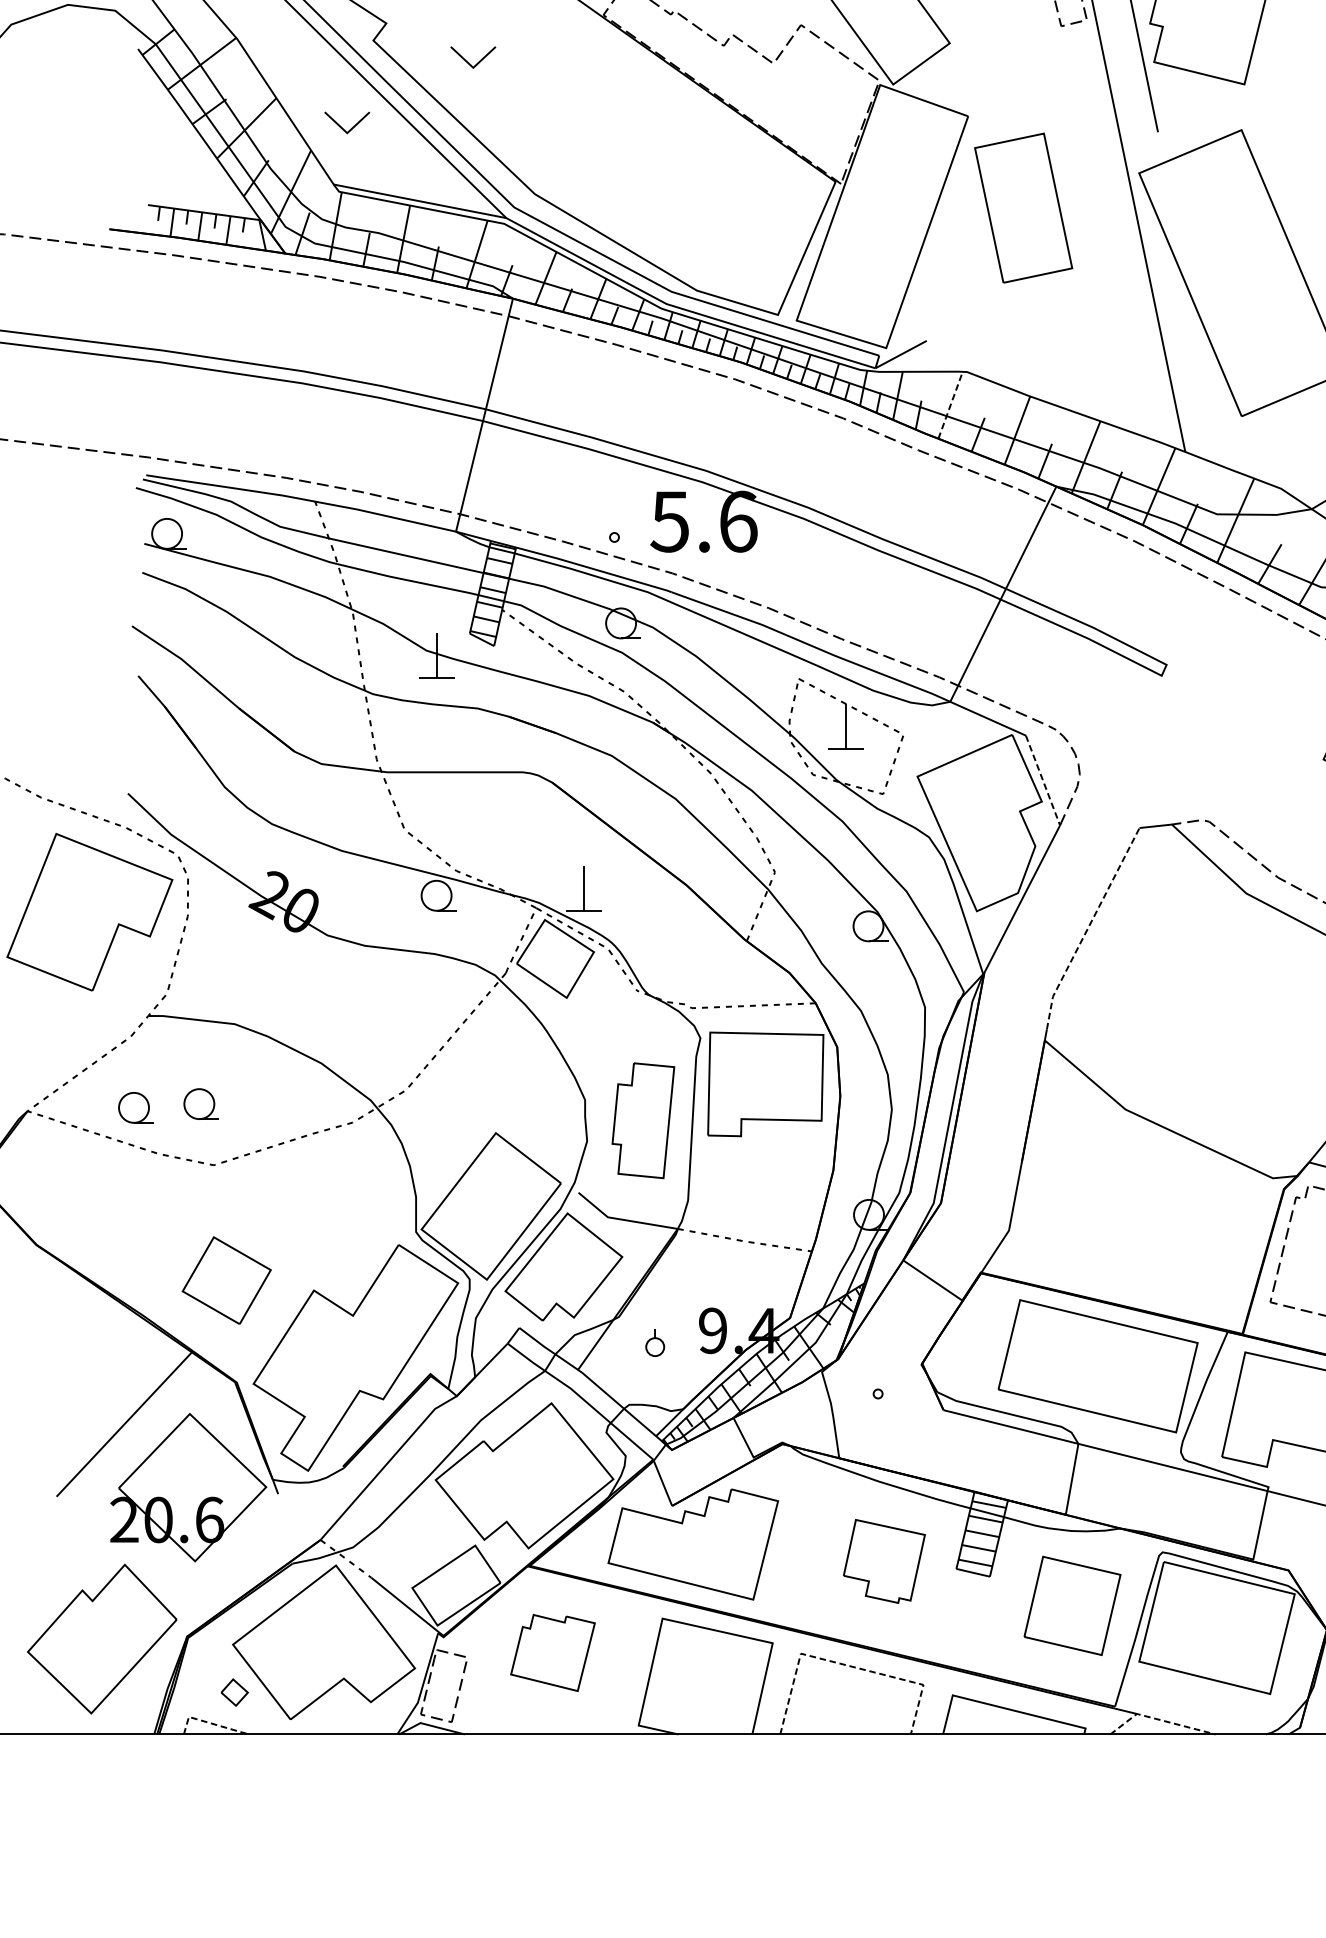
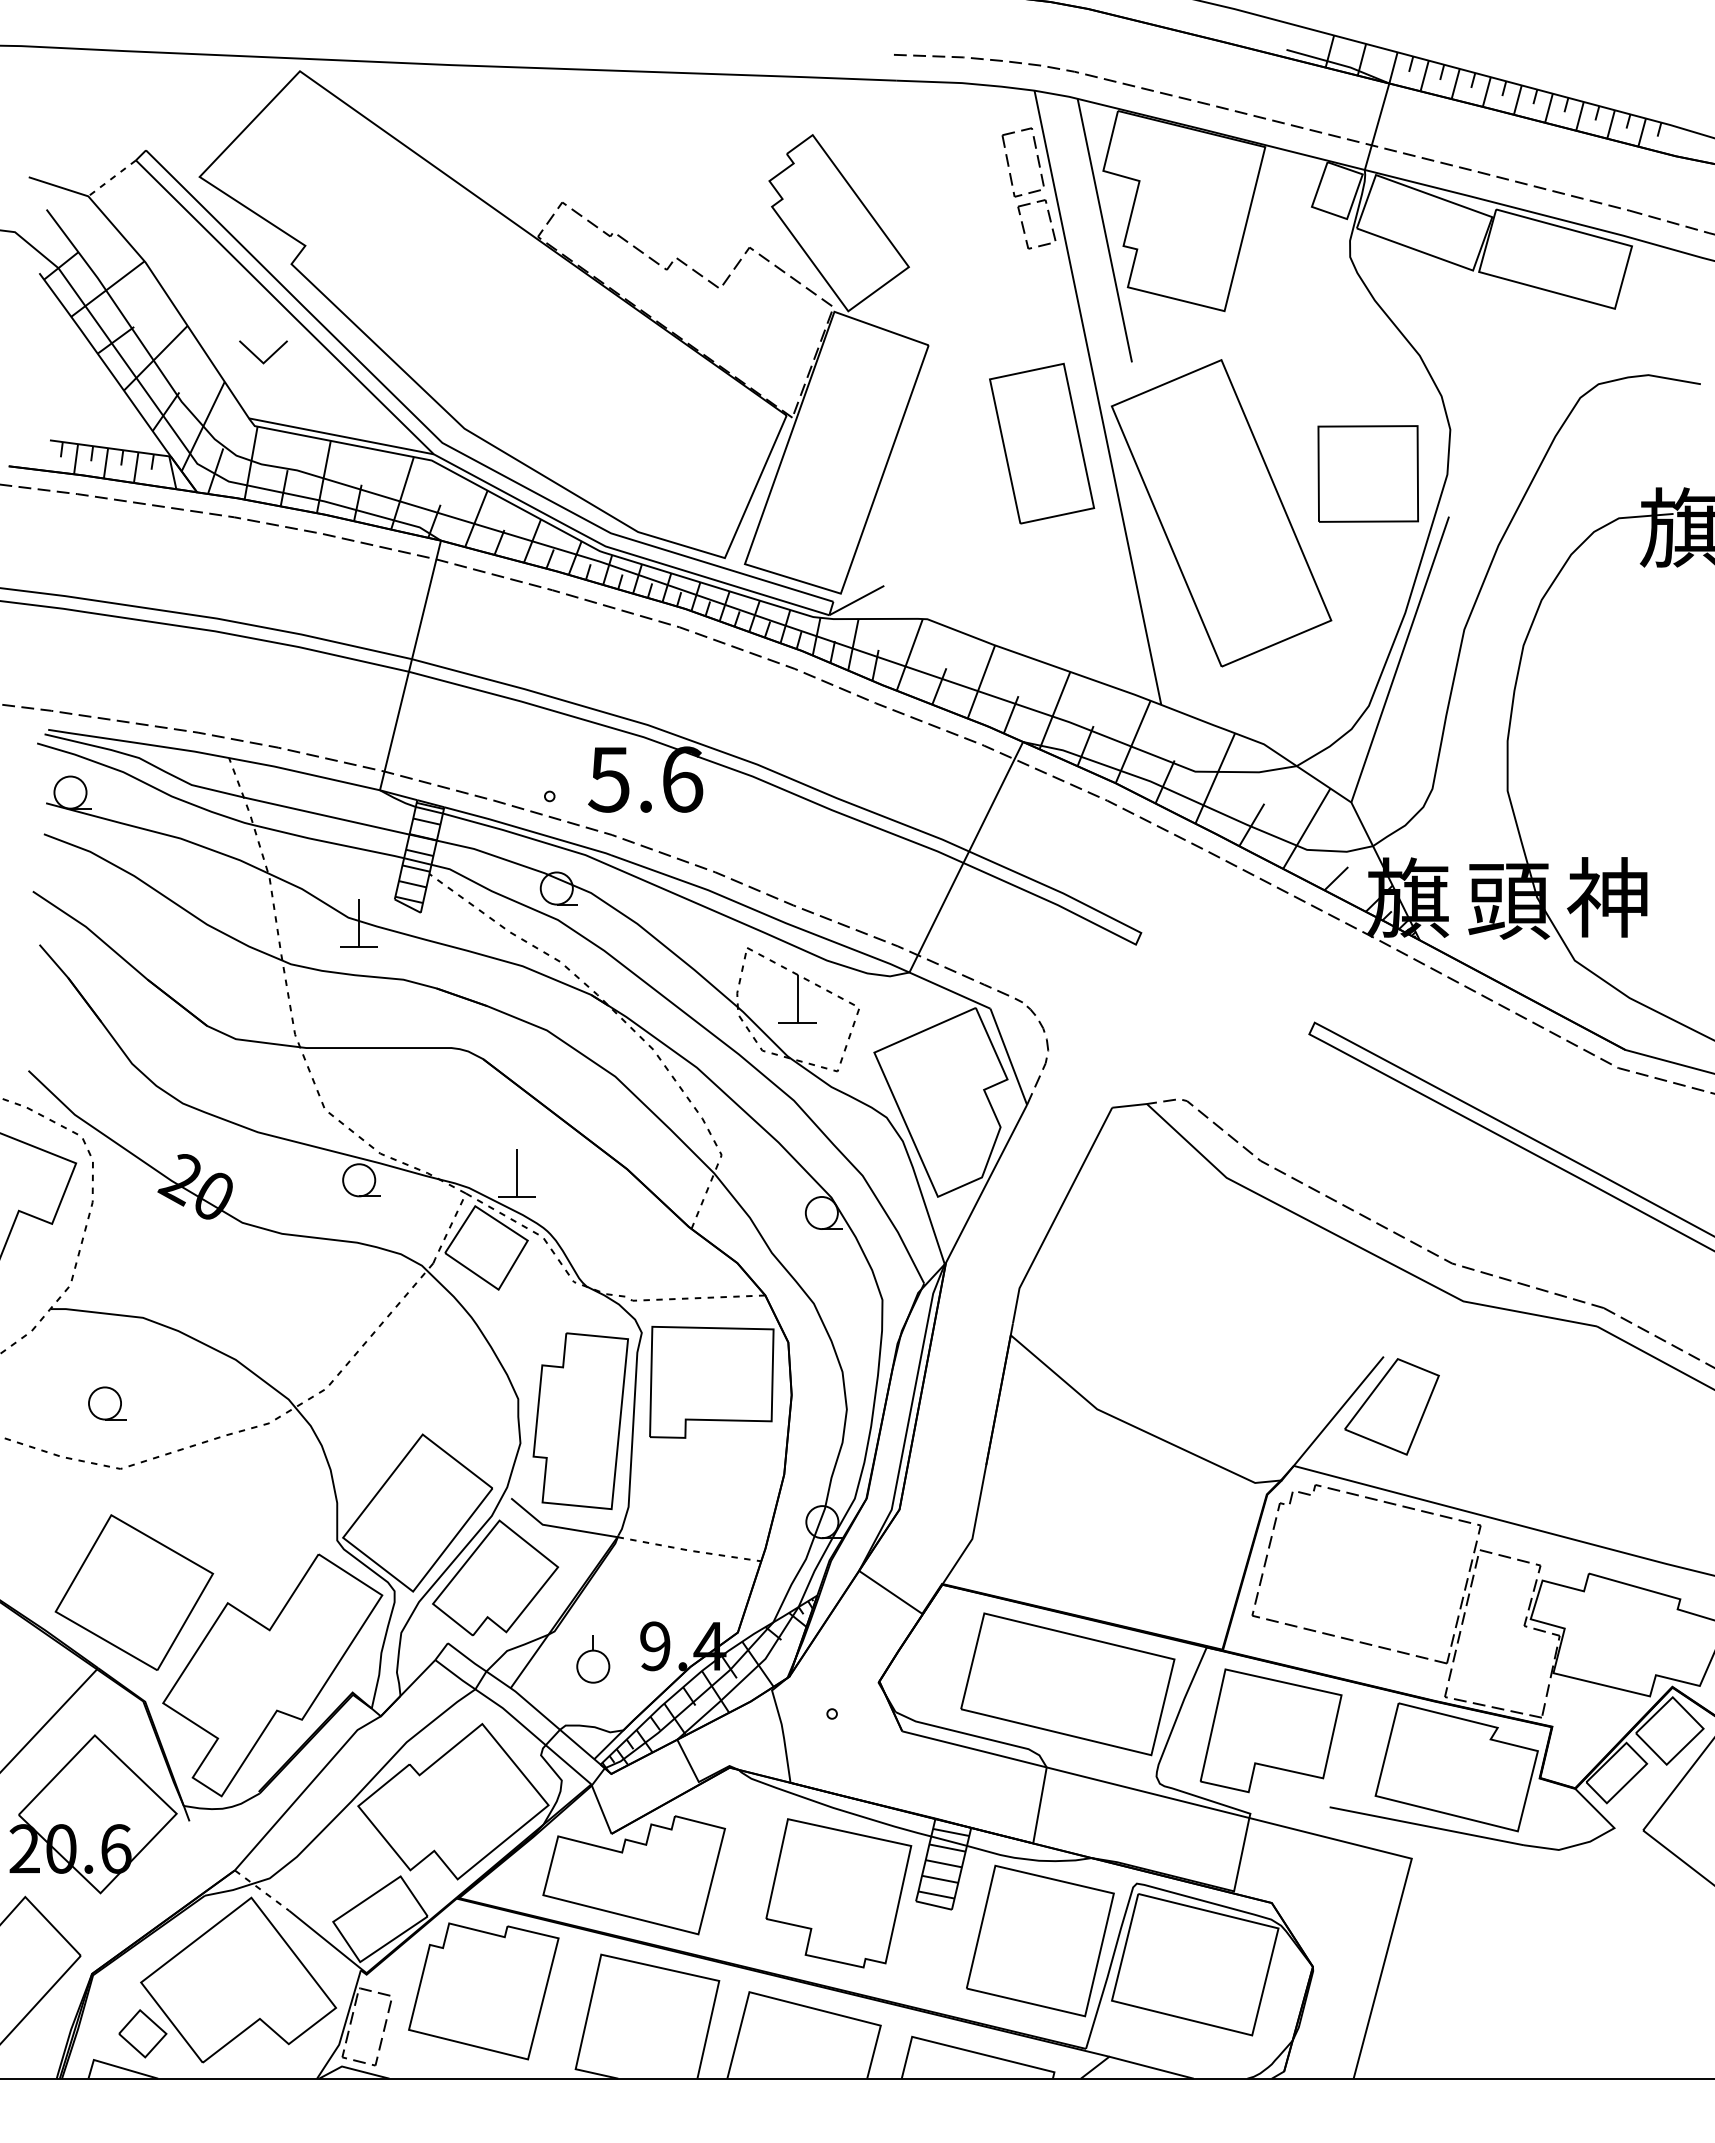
part: (468, 62) -> (393, 287), removed
part: (1024, 207) -> (1042, 443), moved
line: (950, 404) -> (909, 654), dashed -> solid
line: (1042, 781) -> (1008, 1057), dashed -> solid
line: (1088, 927) -> (1057, 1214), dashed -> solid
part: (136, 1107) -> (37, 1407), removed
part: (643, 1120) -> (580, 1421), size x1.43
part: (226, 1280) -> (134, 1592), size x1.67
part: (655, 1343) -> (593, 1659), size x1.67
part: (884, 1561) -> (838, 1893), size x1.67
part: (1072, 1605) -> (1040, 1940), size x1.43
part: (552, 1653) -> (483, 1991), size x1.67
line: (846, 1665) -> (798, 2004), dashed -> solid
part: (234, 1692) -> (142, 2033), size x1.67
line: (1160, 1720) -> (1134, 2063), dashed -> solid
line: (210, 1723) -> (116, 2066), dashed -> solid

